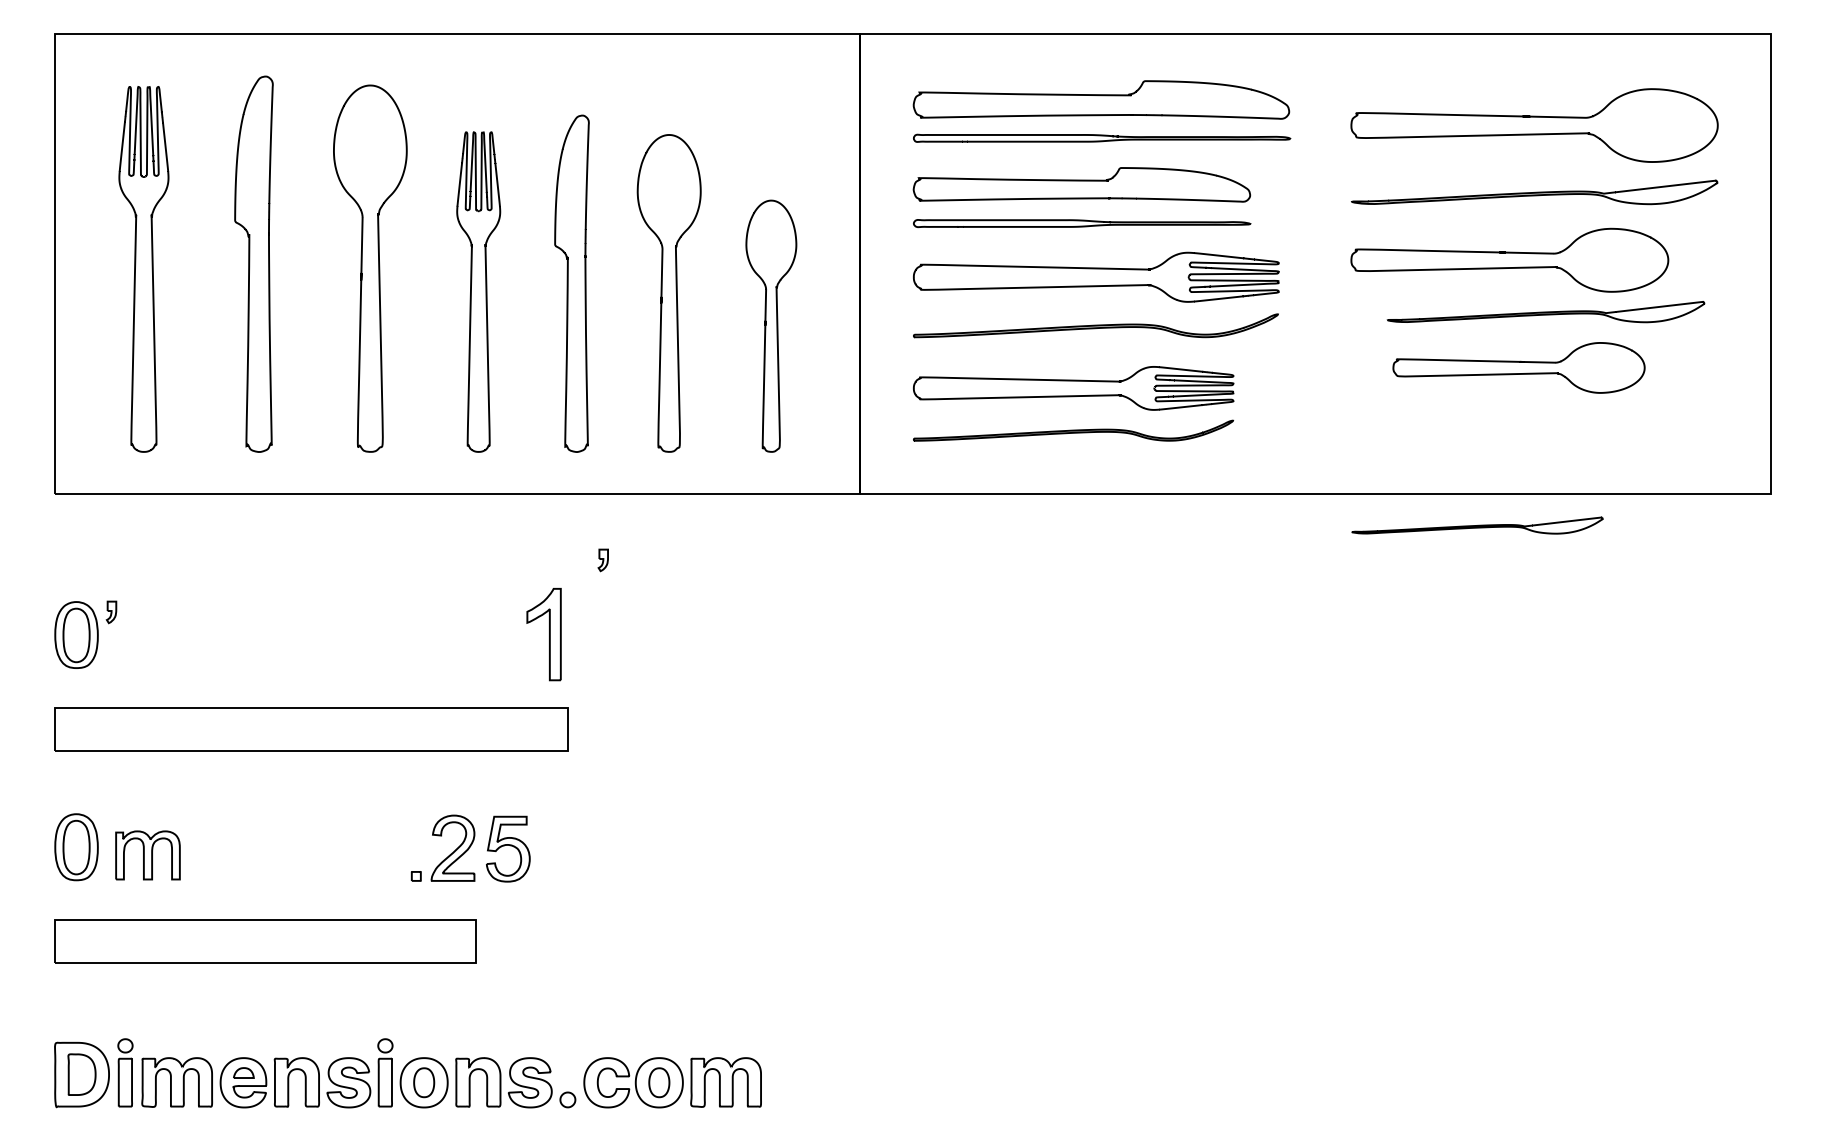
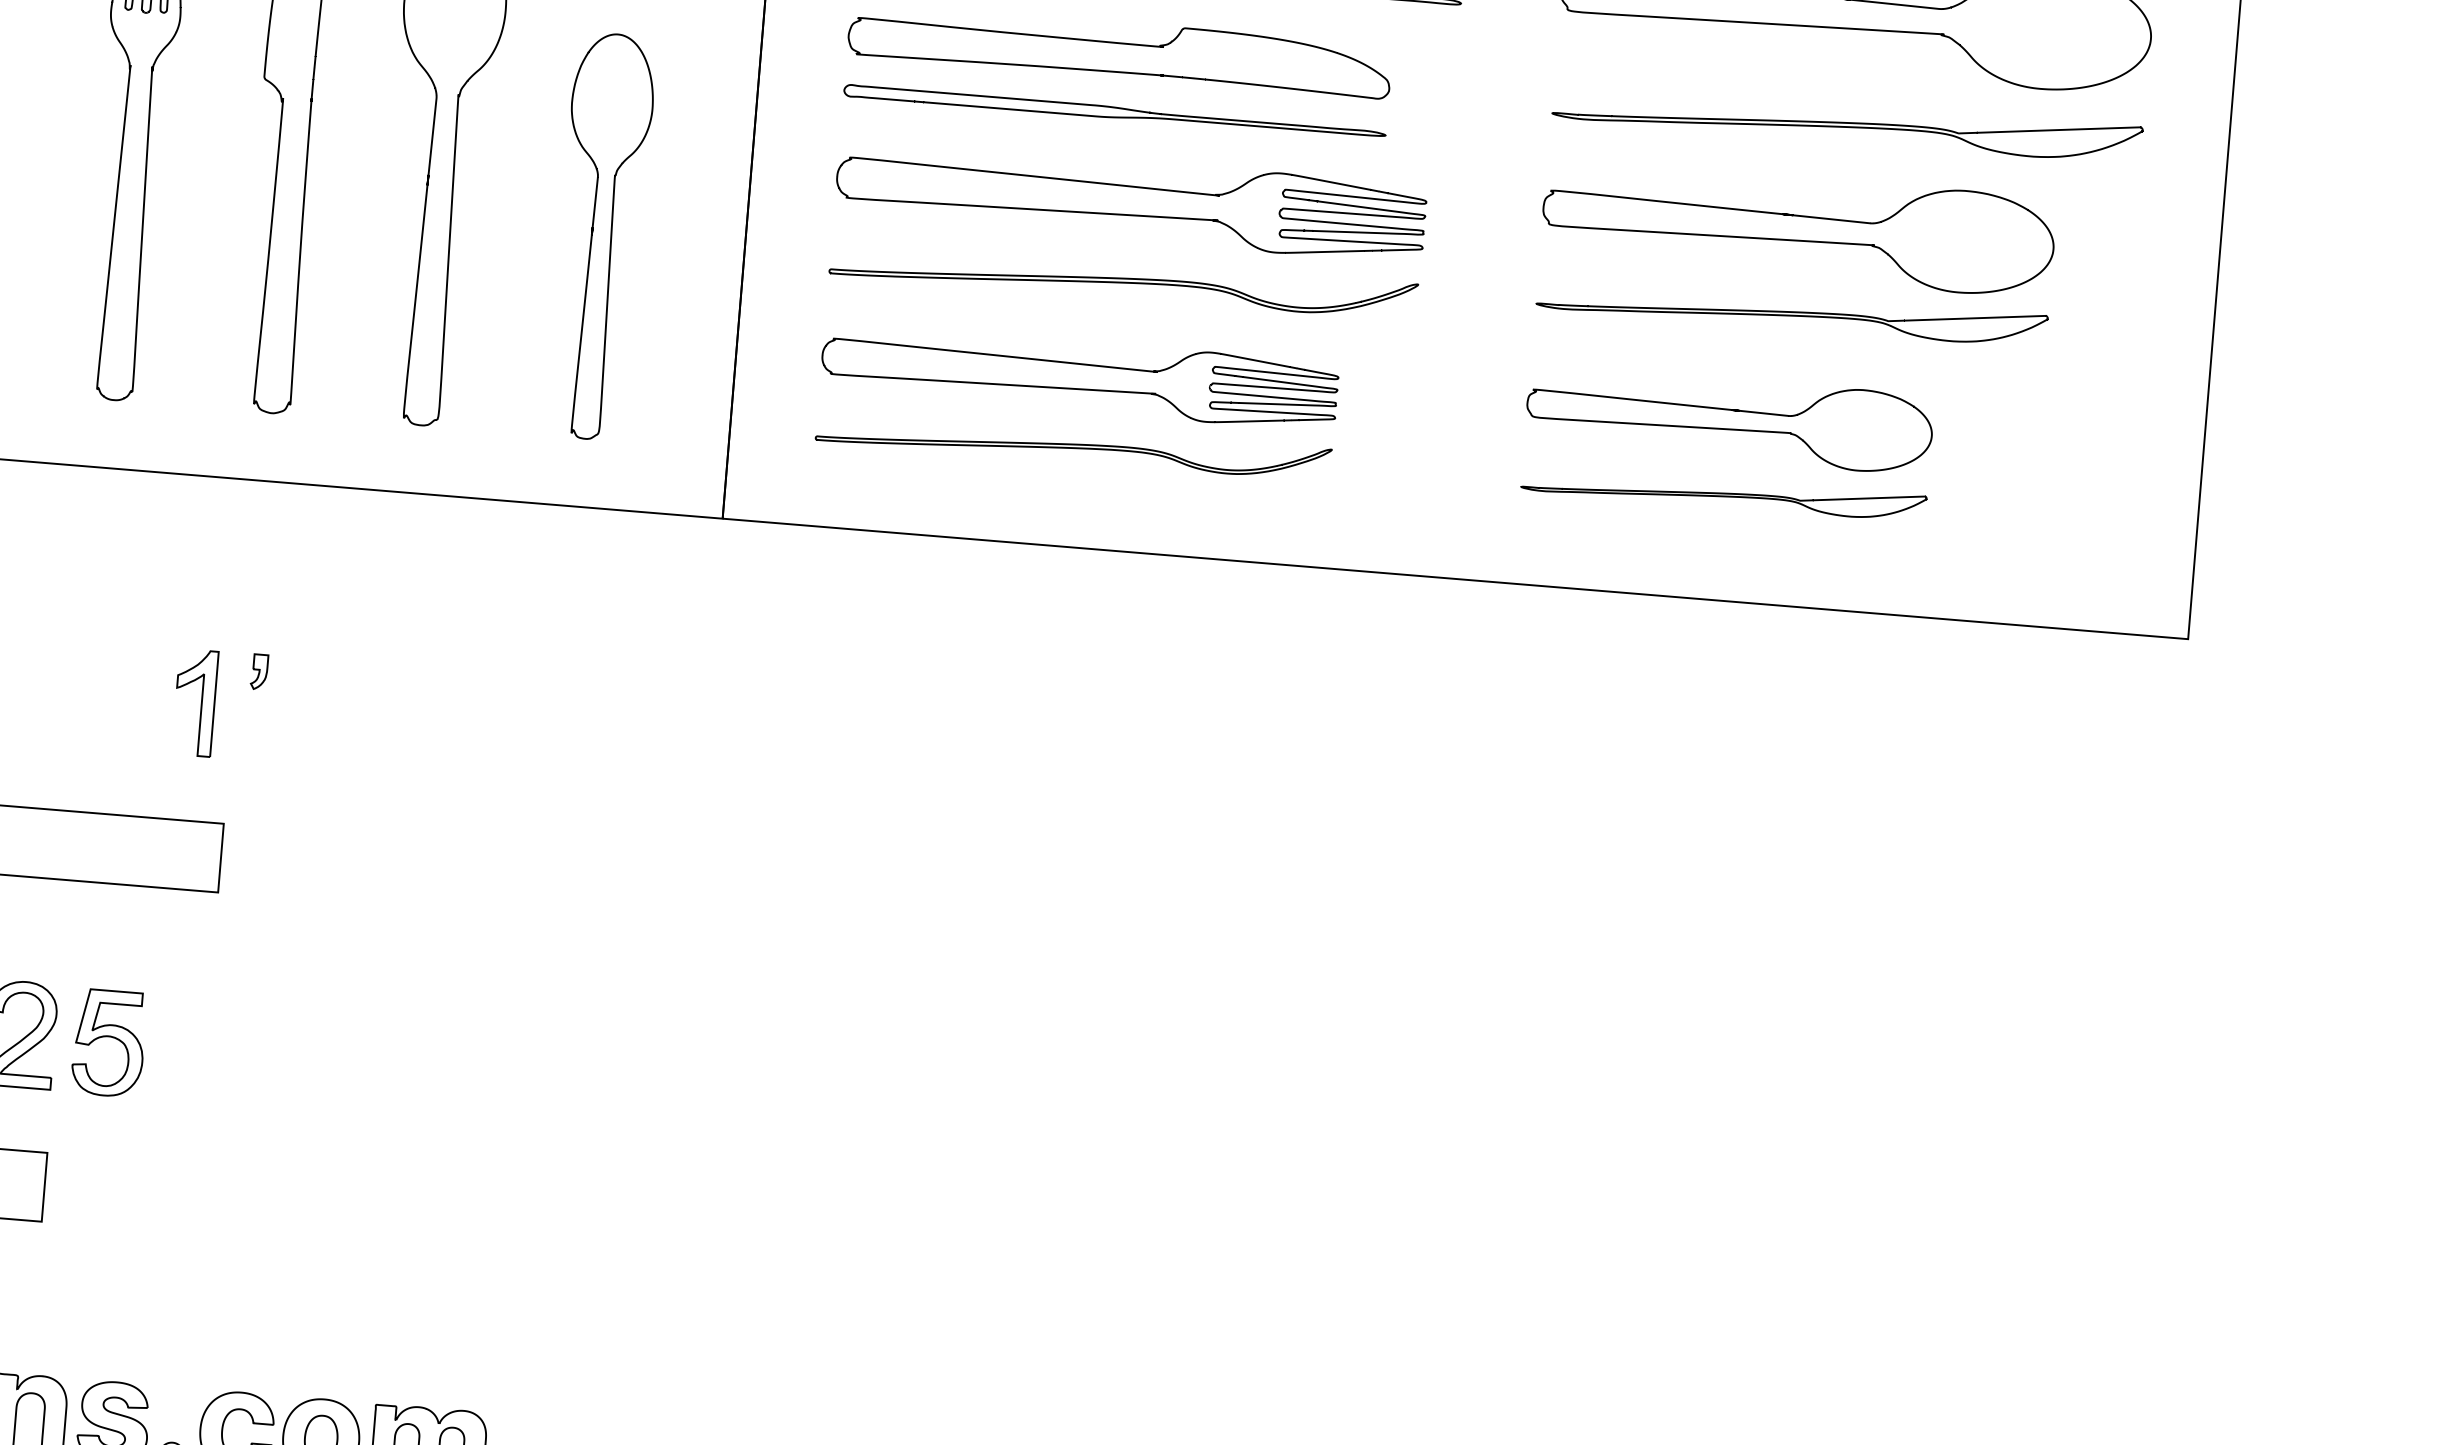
part: (1545, 312) -> (1791, 312), moved
part: (1518, 367) -> (1728, 418), moved
part: (1477, 525) -> (1724, 492), moved
part: (602, 560) -> (258, 672), moved
part: (544, 634) -> (195, 702), size x0.71

